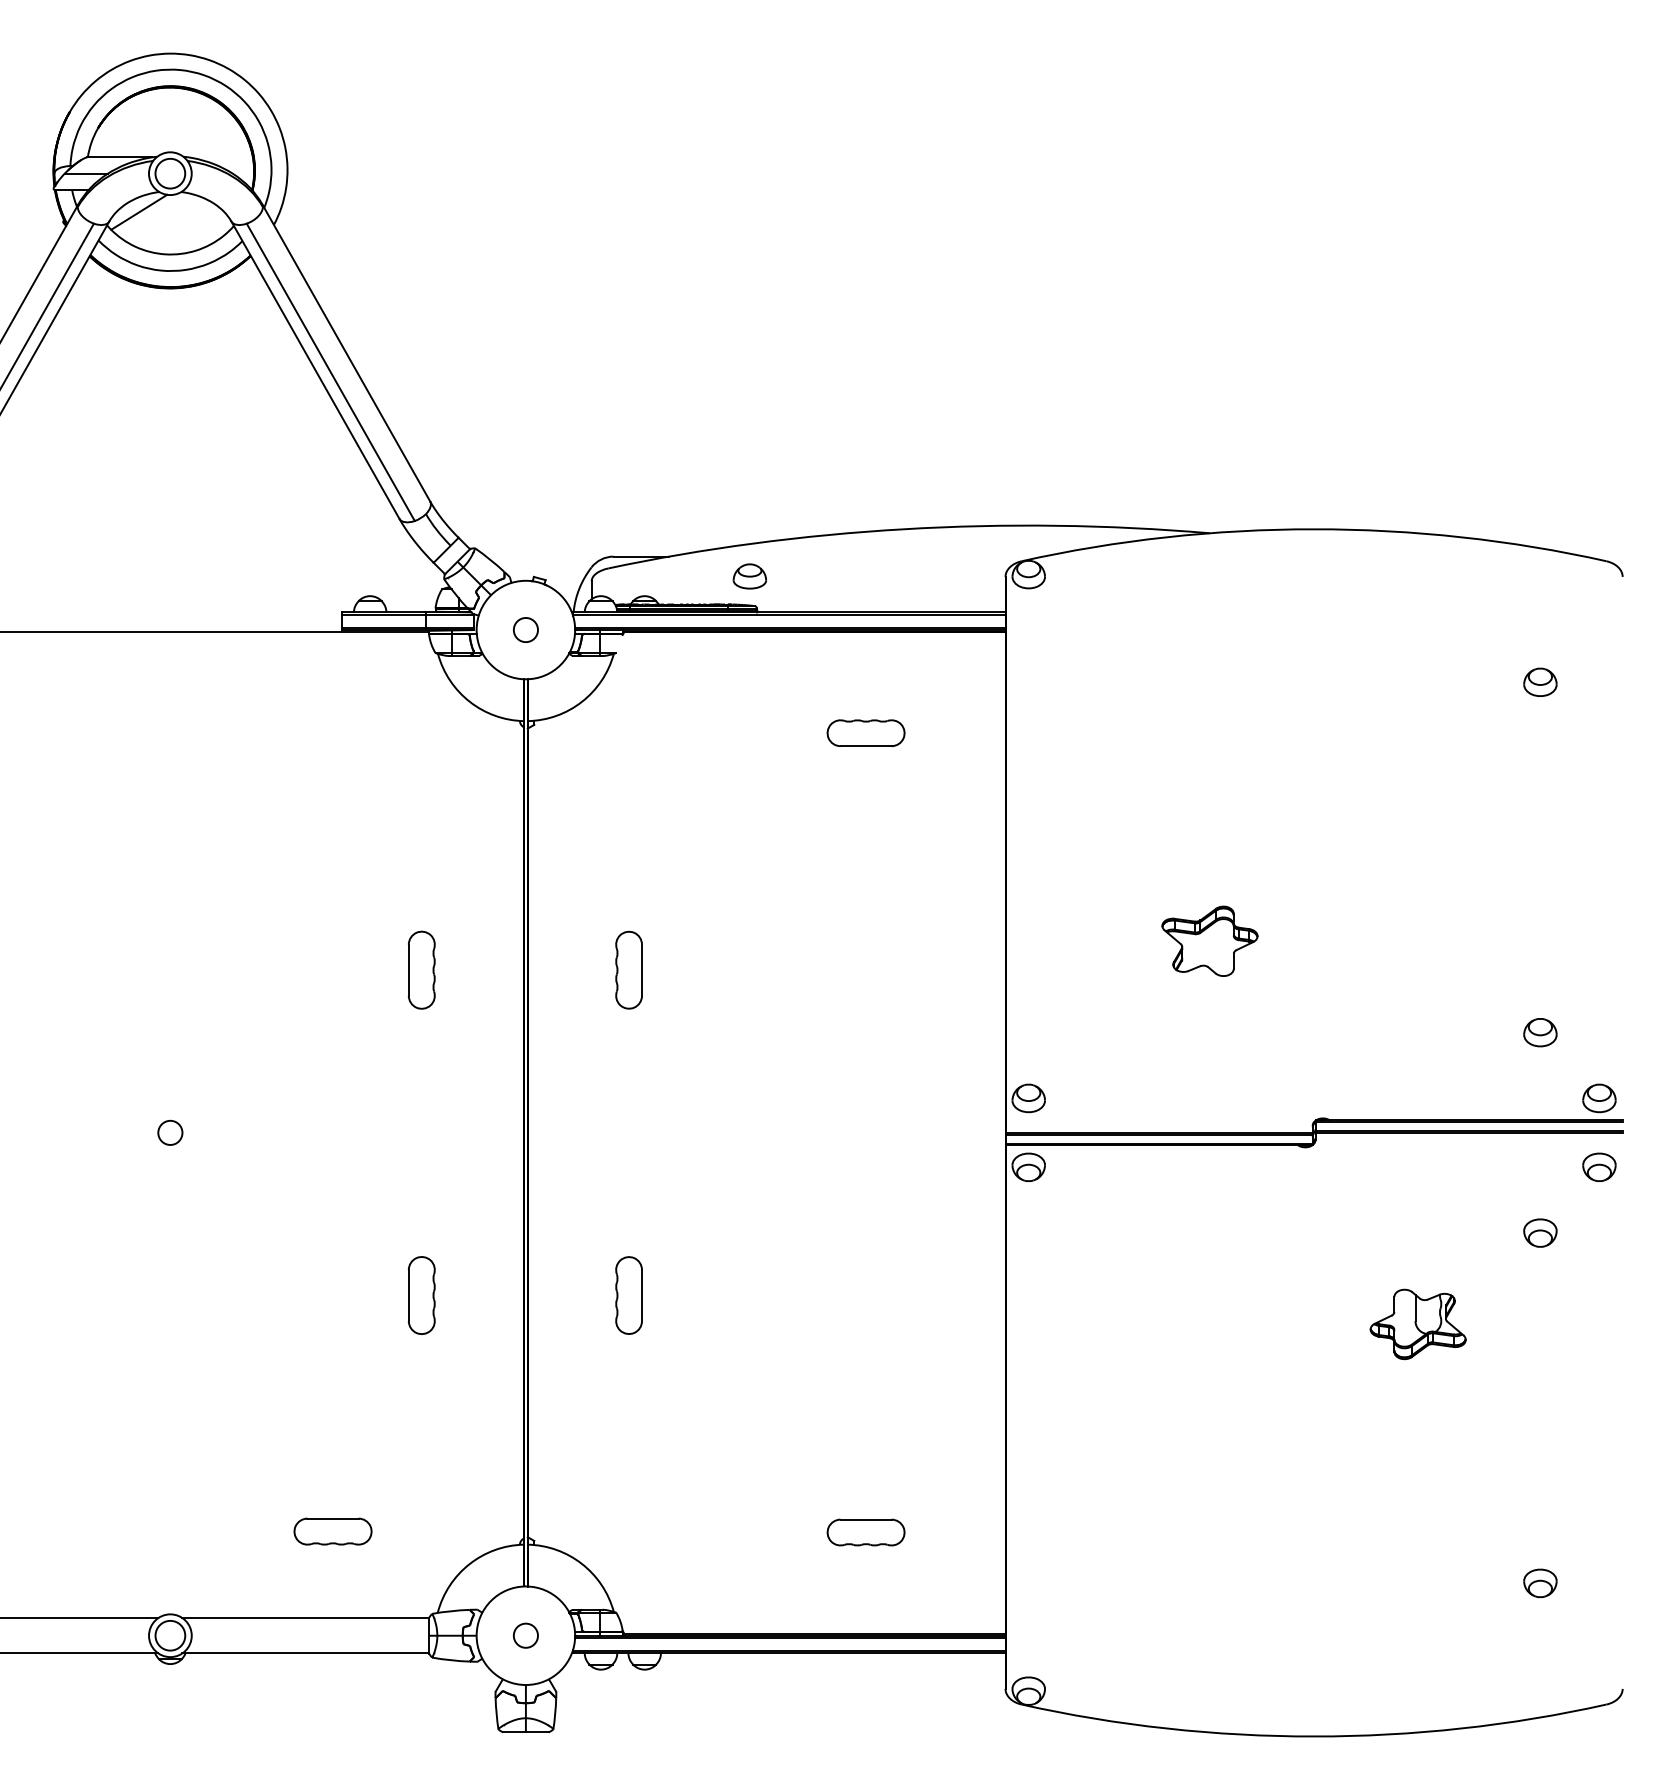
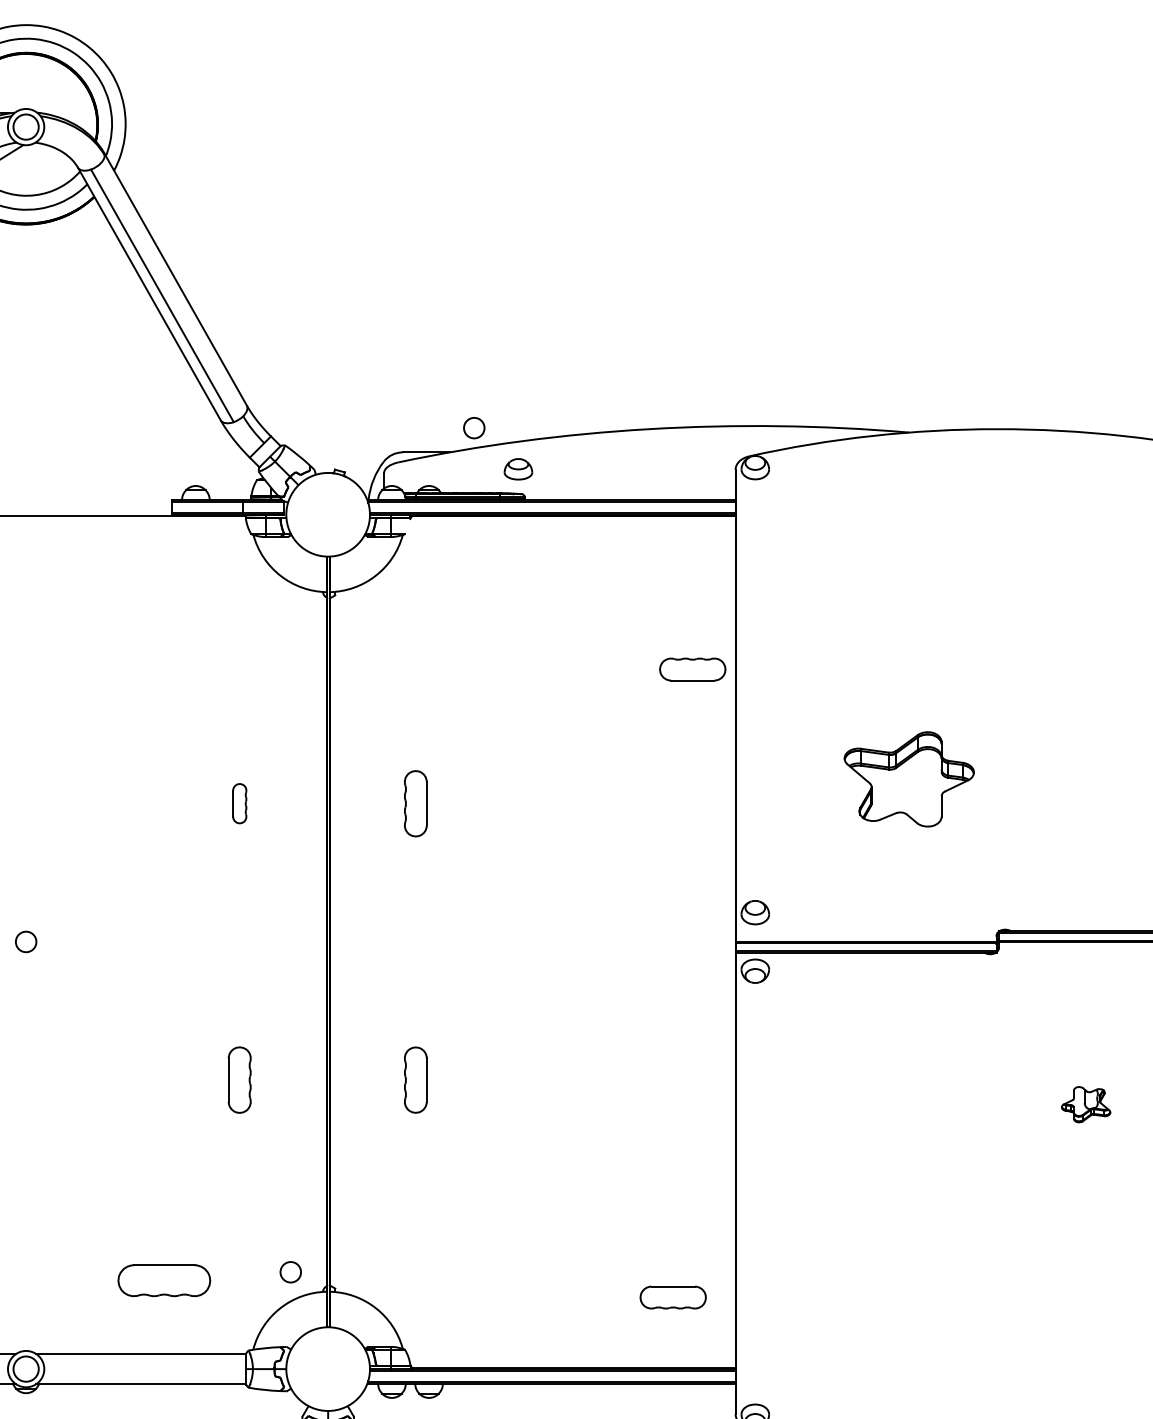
circle: (525, 629) -> (473, 427), moved
part: (865, 732) -> (692, 668), moved
part: (1209, 940) -> (908, 778), size x1.6
part: (421, 969) -> (239, 803), size x0.6
part: (1417, 1324) -> (1085, 1104), size x0.6
part: (332, 1531) -> (163, 1280), size x1.4
part: (865, 1532) -> (672, 1297), moved
circle: (525, 1635) -> (290, 1272), moved

